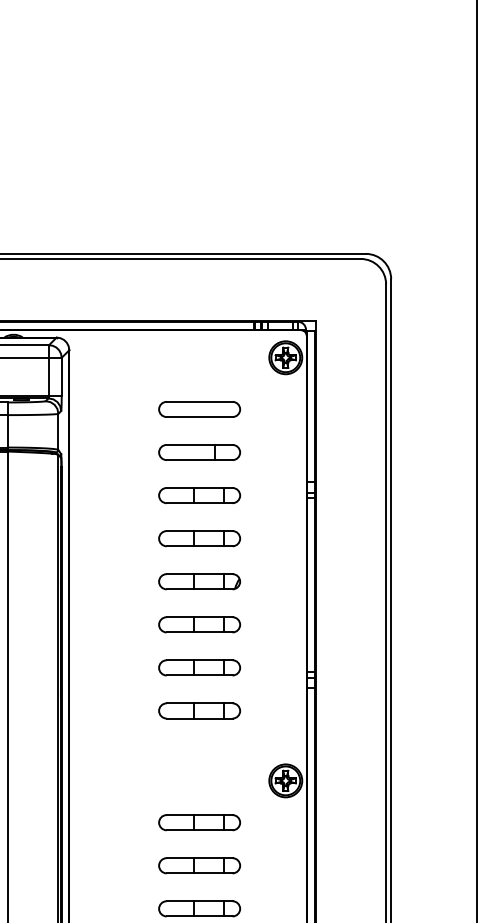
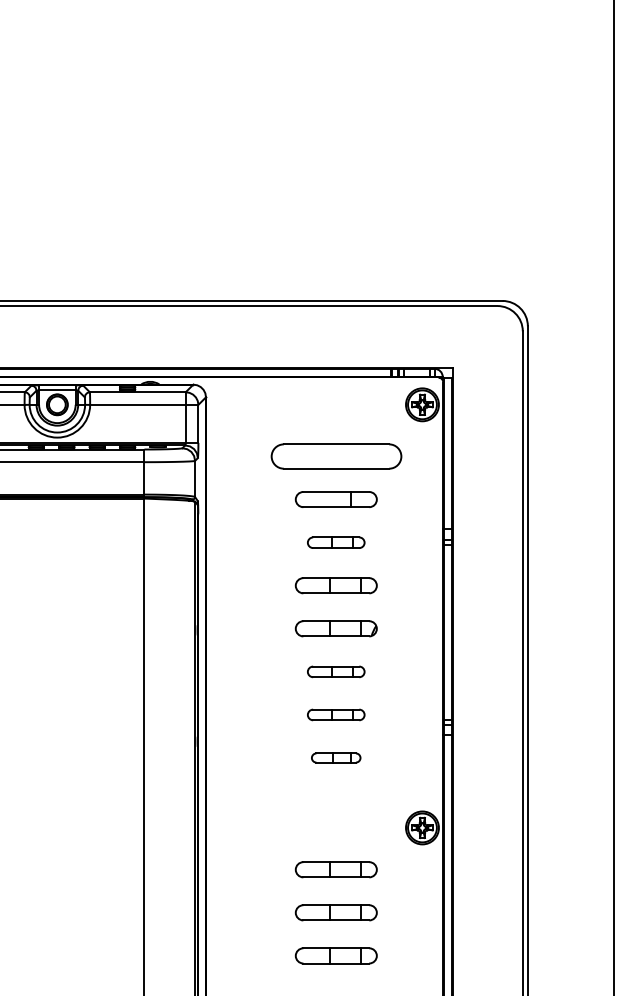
part: (198, 409) -> (335, 456), size x1.6
part: (198, 495) -> (335, 542), size x0.7
part: (198, 624) -> (335, 671), size x0.7
part: (198, 667) -> (335, 714), size x0.7
part: (198, 710) -> (335, 757), size x0.6

